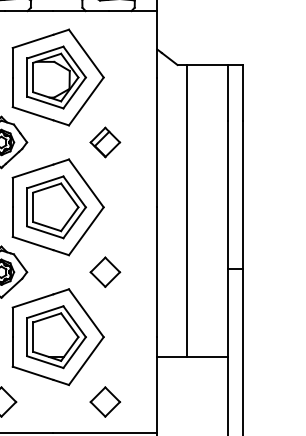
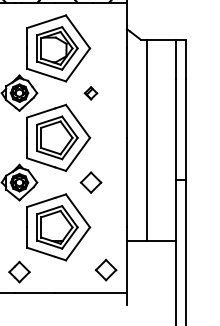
part: (104, 142) -> (90, 93), size x0.6
part: (104, 401) -> (105, 269), moved

